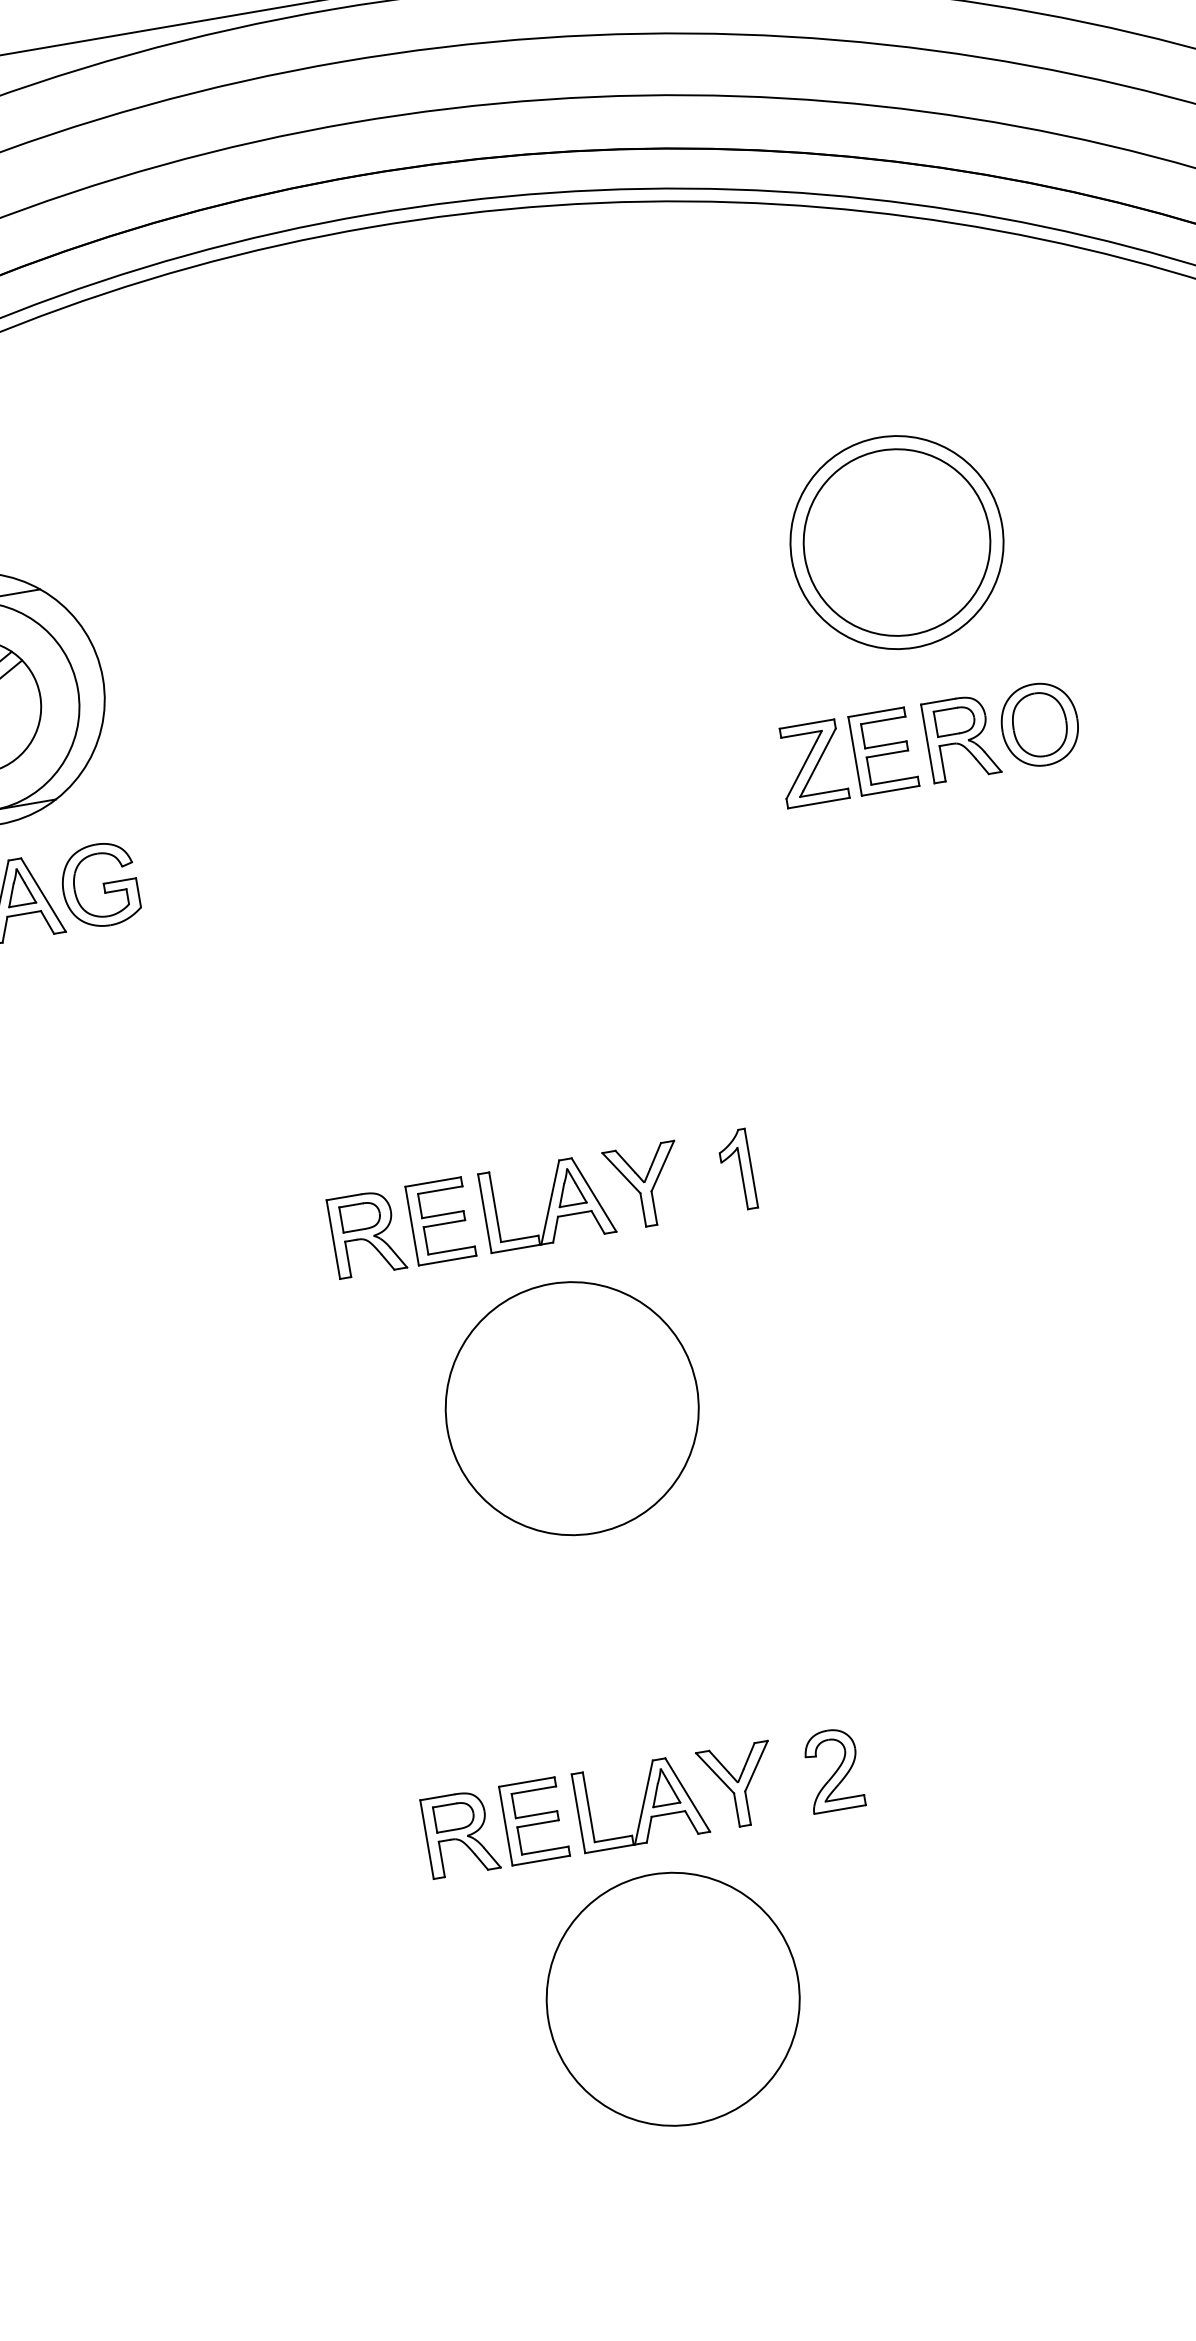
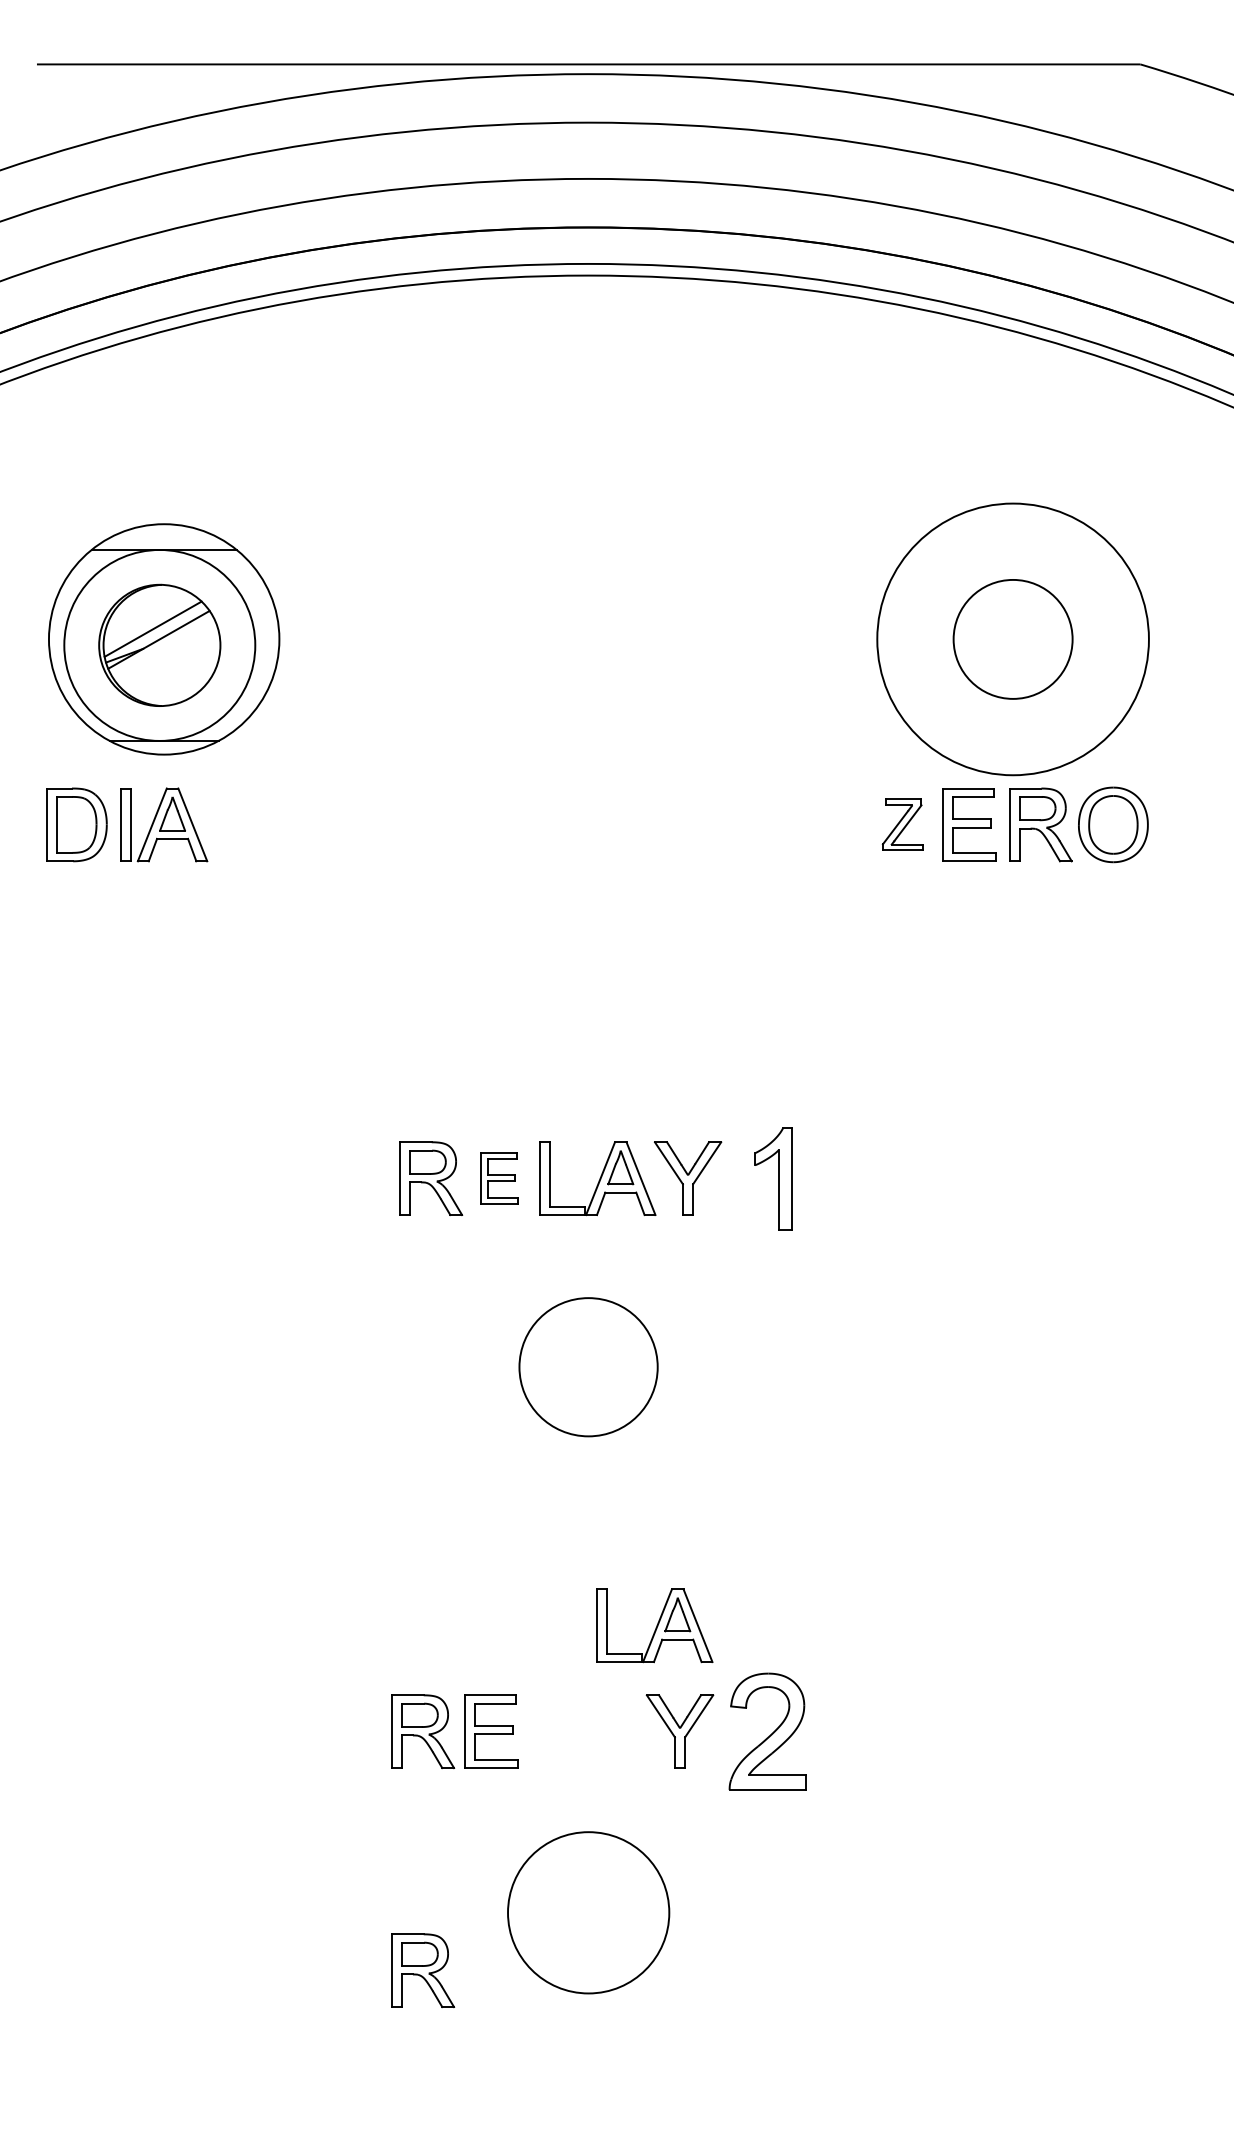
circle: (897, 542) -> (1013, 639), size x0.7
circle: (897, 542) -> (1013, 639), size x1.4
part: (811, 763) -> (902, 824), size x0.7
part: (99, 885) -> (244, 824), removed
part: (736, 1170) -> (772, 1178), size x1.4
part: (440, 1221) -> (499, 1178), size x0.7
circle: (572, 1409) -> (588, 1367), size x0.6
part: (833, 1769) -> (767, 1731), size x1.6
part: (640, 1802) -> (654, 1625), moved
circle: (672, 1999) -> (588, 1912), size x0.7
part: (505, 2092) -> (423, 1970), added

